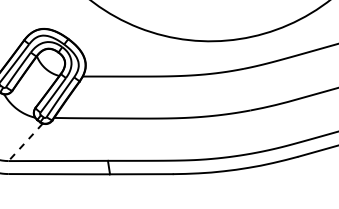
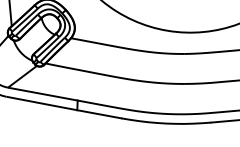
line: (25, 142) -> (22, 76), dashed -> solid

